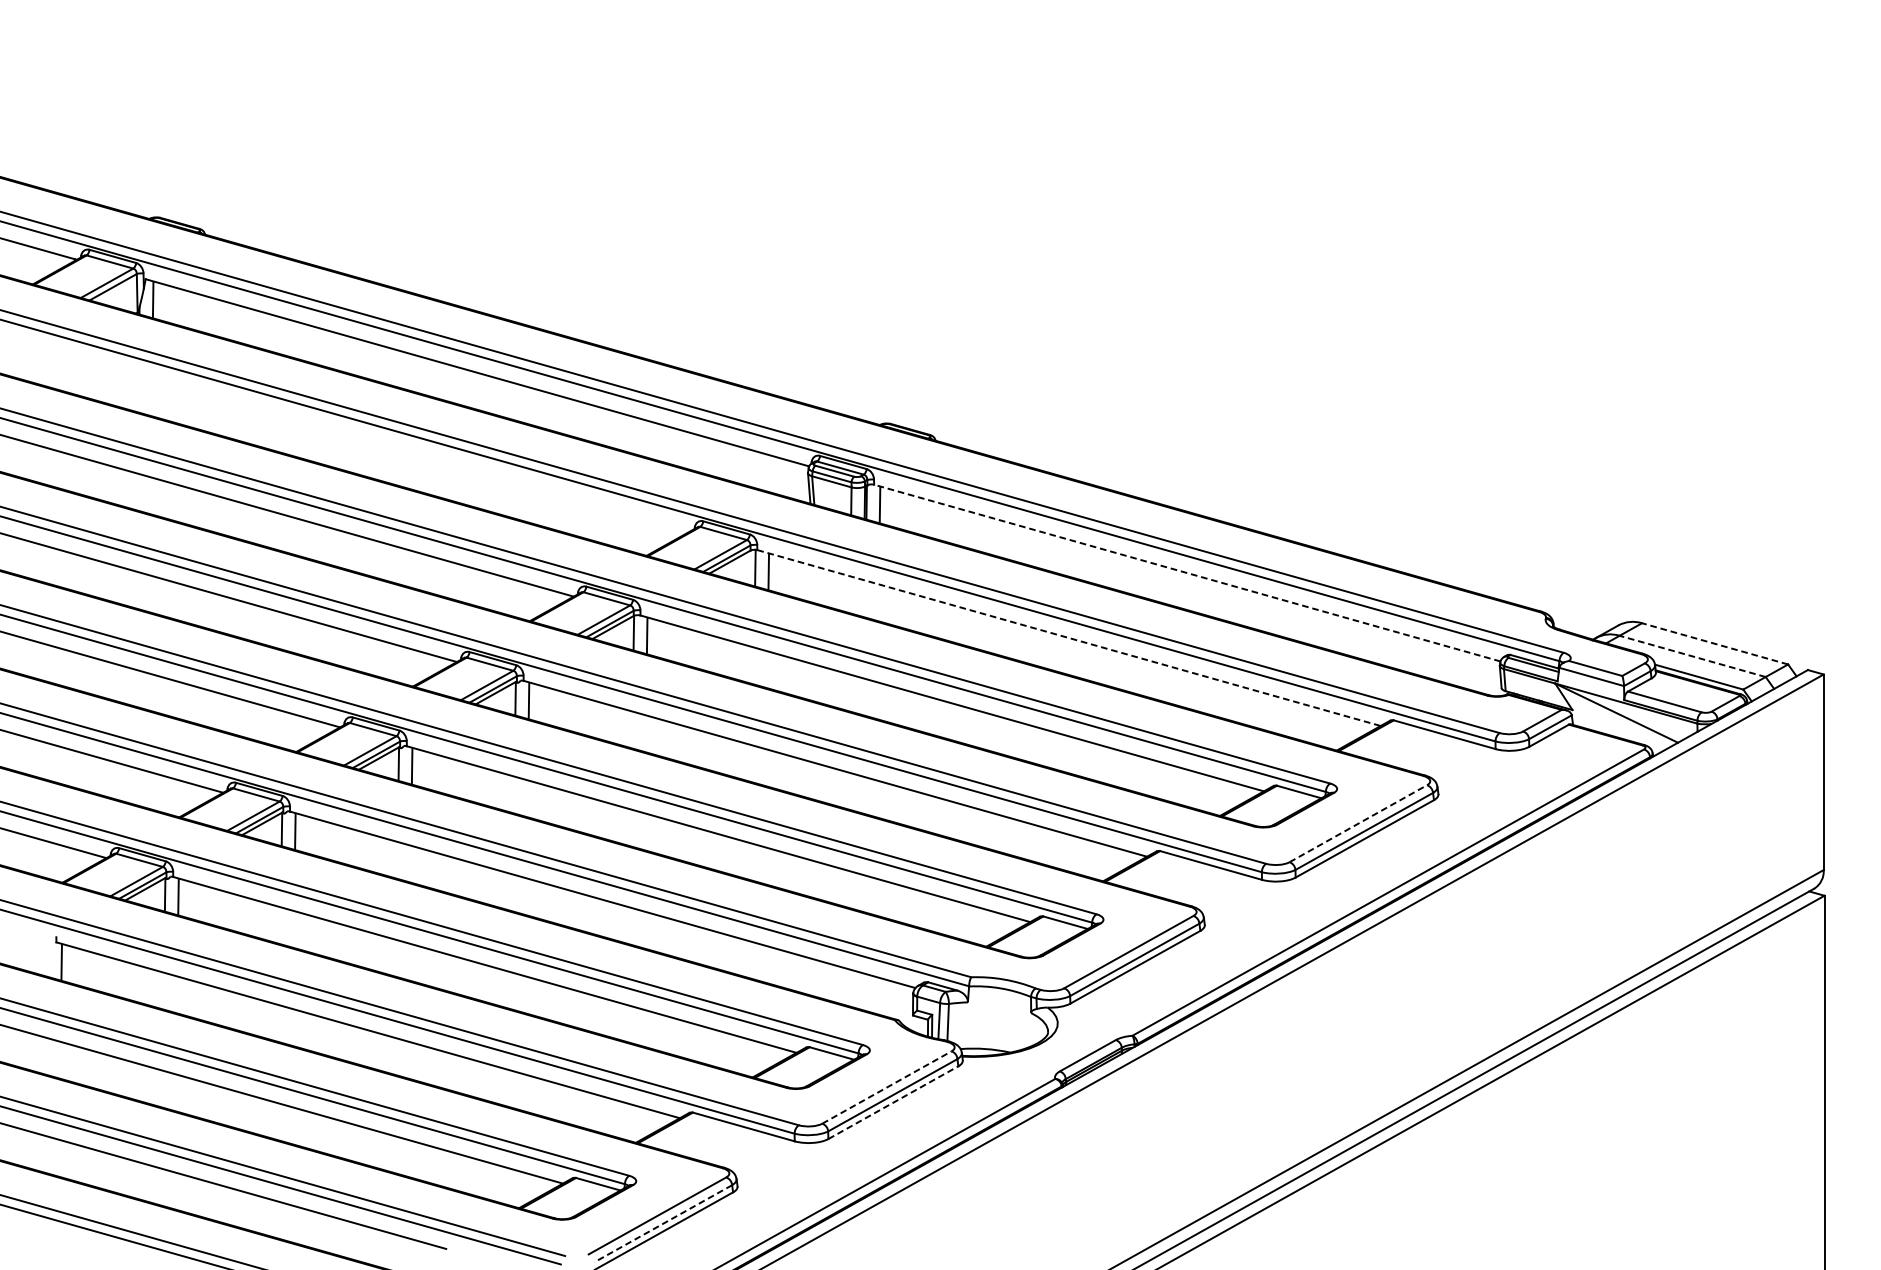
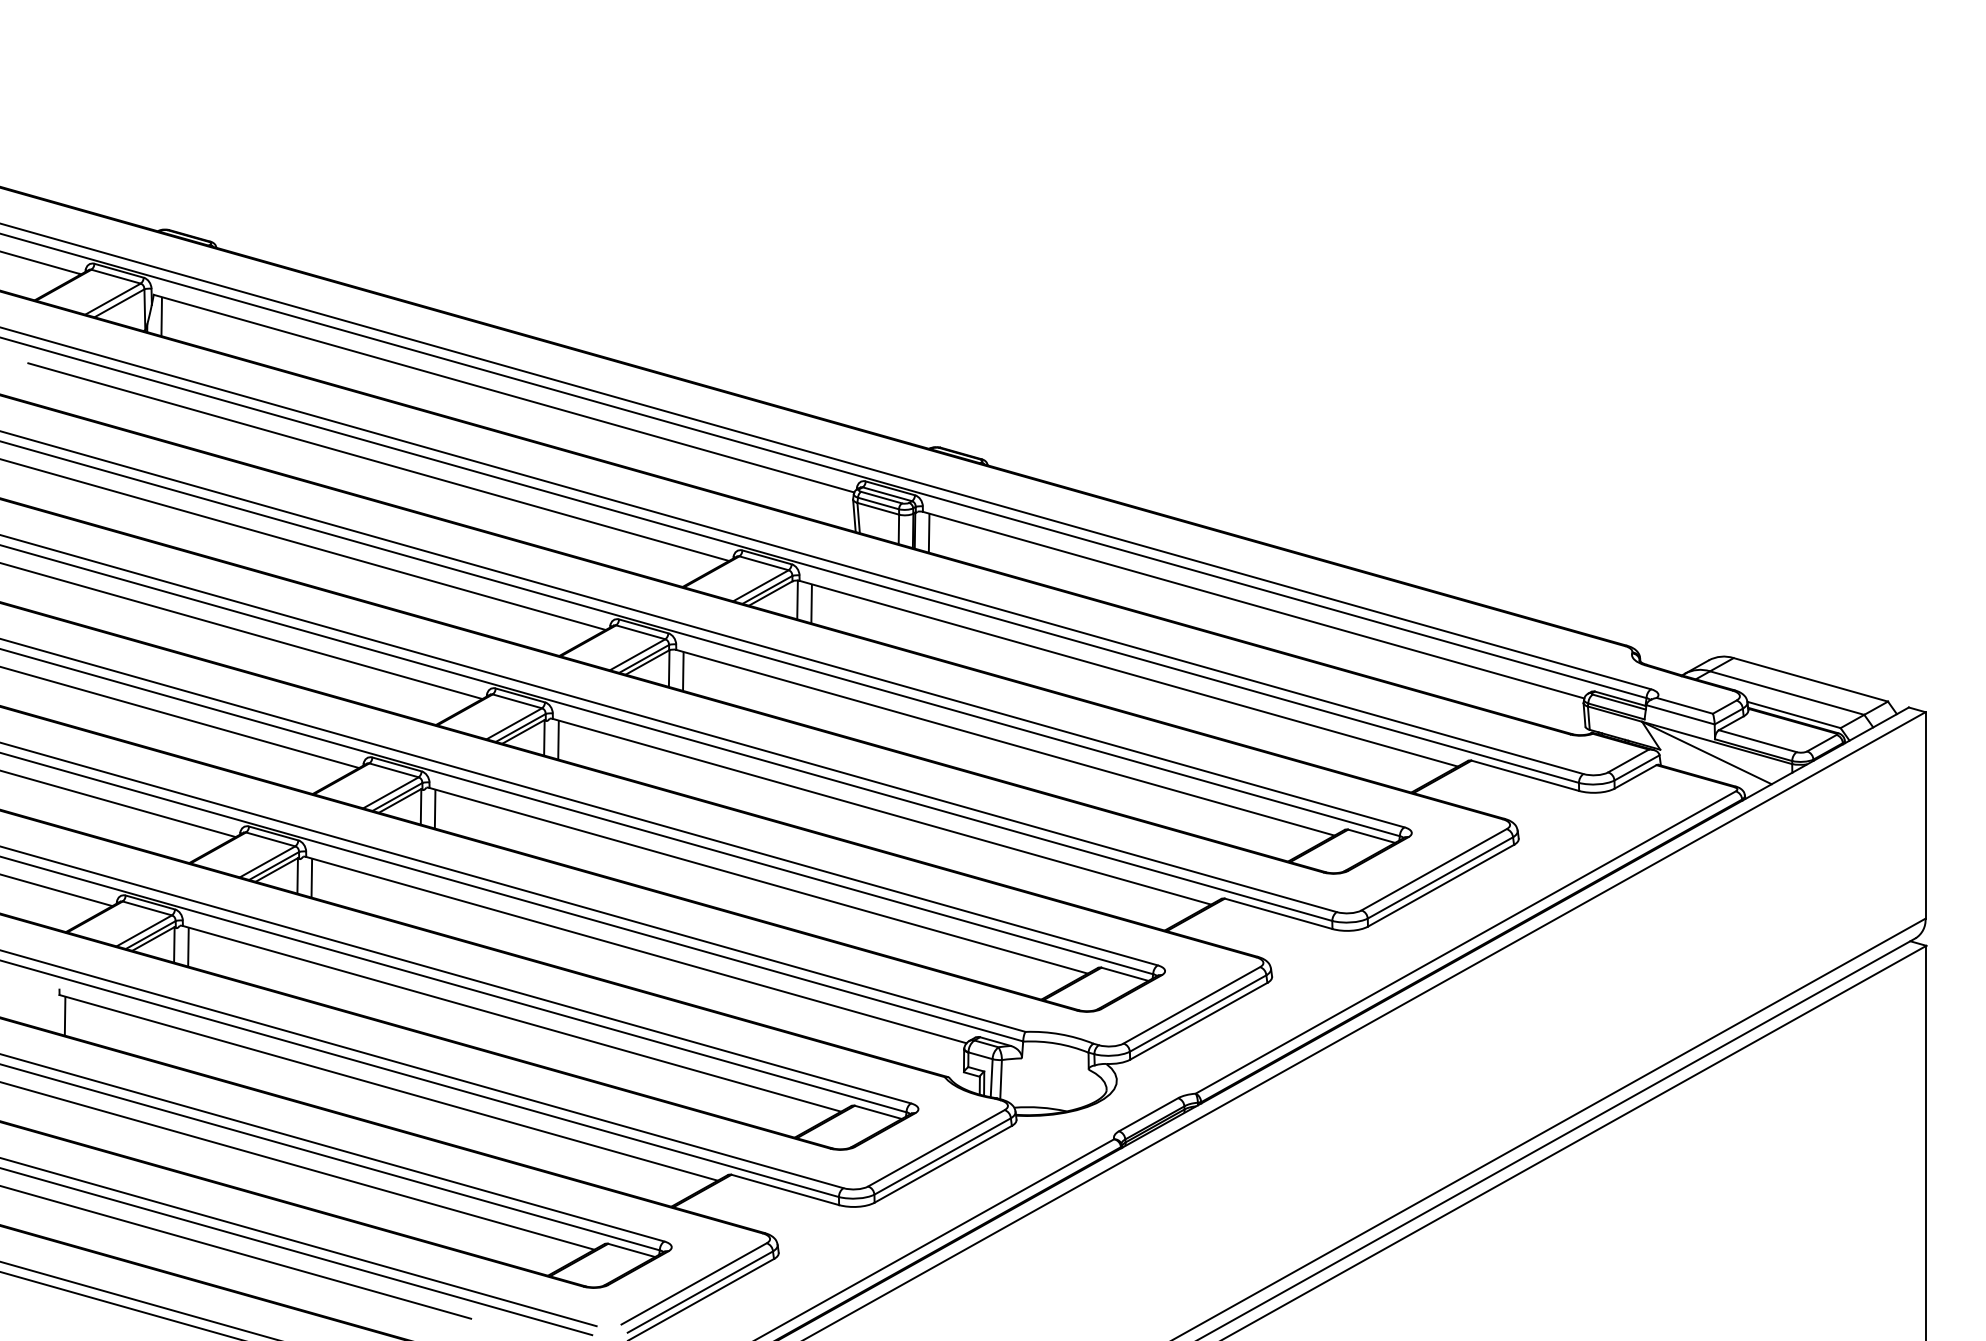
line: (358, 437) -> (378, 461), added
line: (1187, 573) -> (1253, 605), dashed -> solid
line: (1068, 637) -> (1128, 673), dashed -> solid
line: (1714, 643) -> (1810, 679), dashed -> solid
line: (1692, 655) -> (1786, 692), dashed -> solid
line: (1358, 823) -> (1434, 869), dashed -> solid
line: (886, 1087) -> (936, 1148), dashed -> solid
line: (893, 1102) -> (943, 1164), dashed -> solid
line: (662, 1224) -> (699, 1292), dashed -> solid

